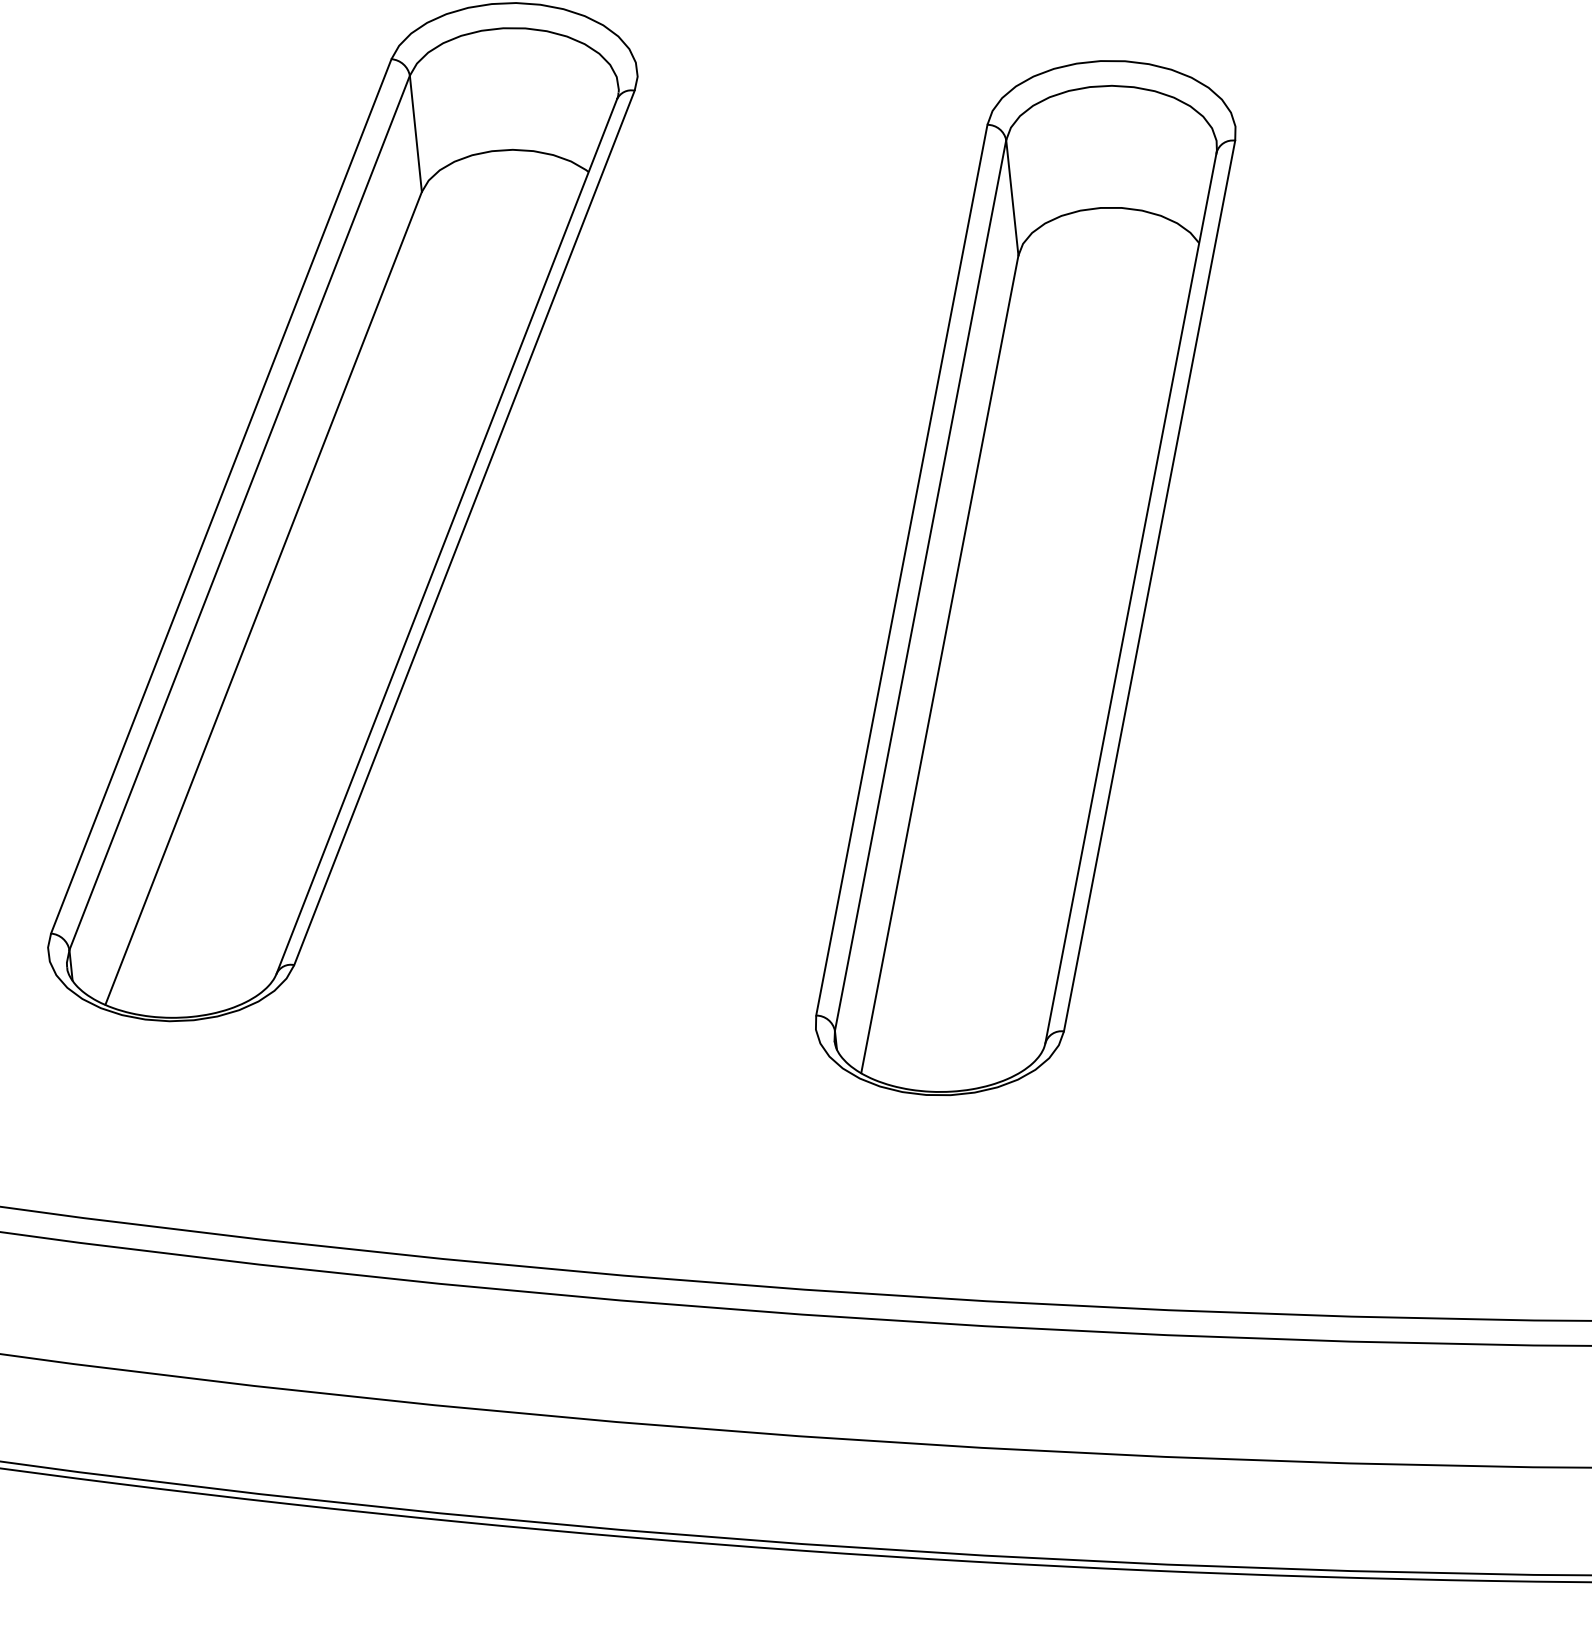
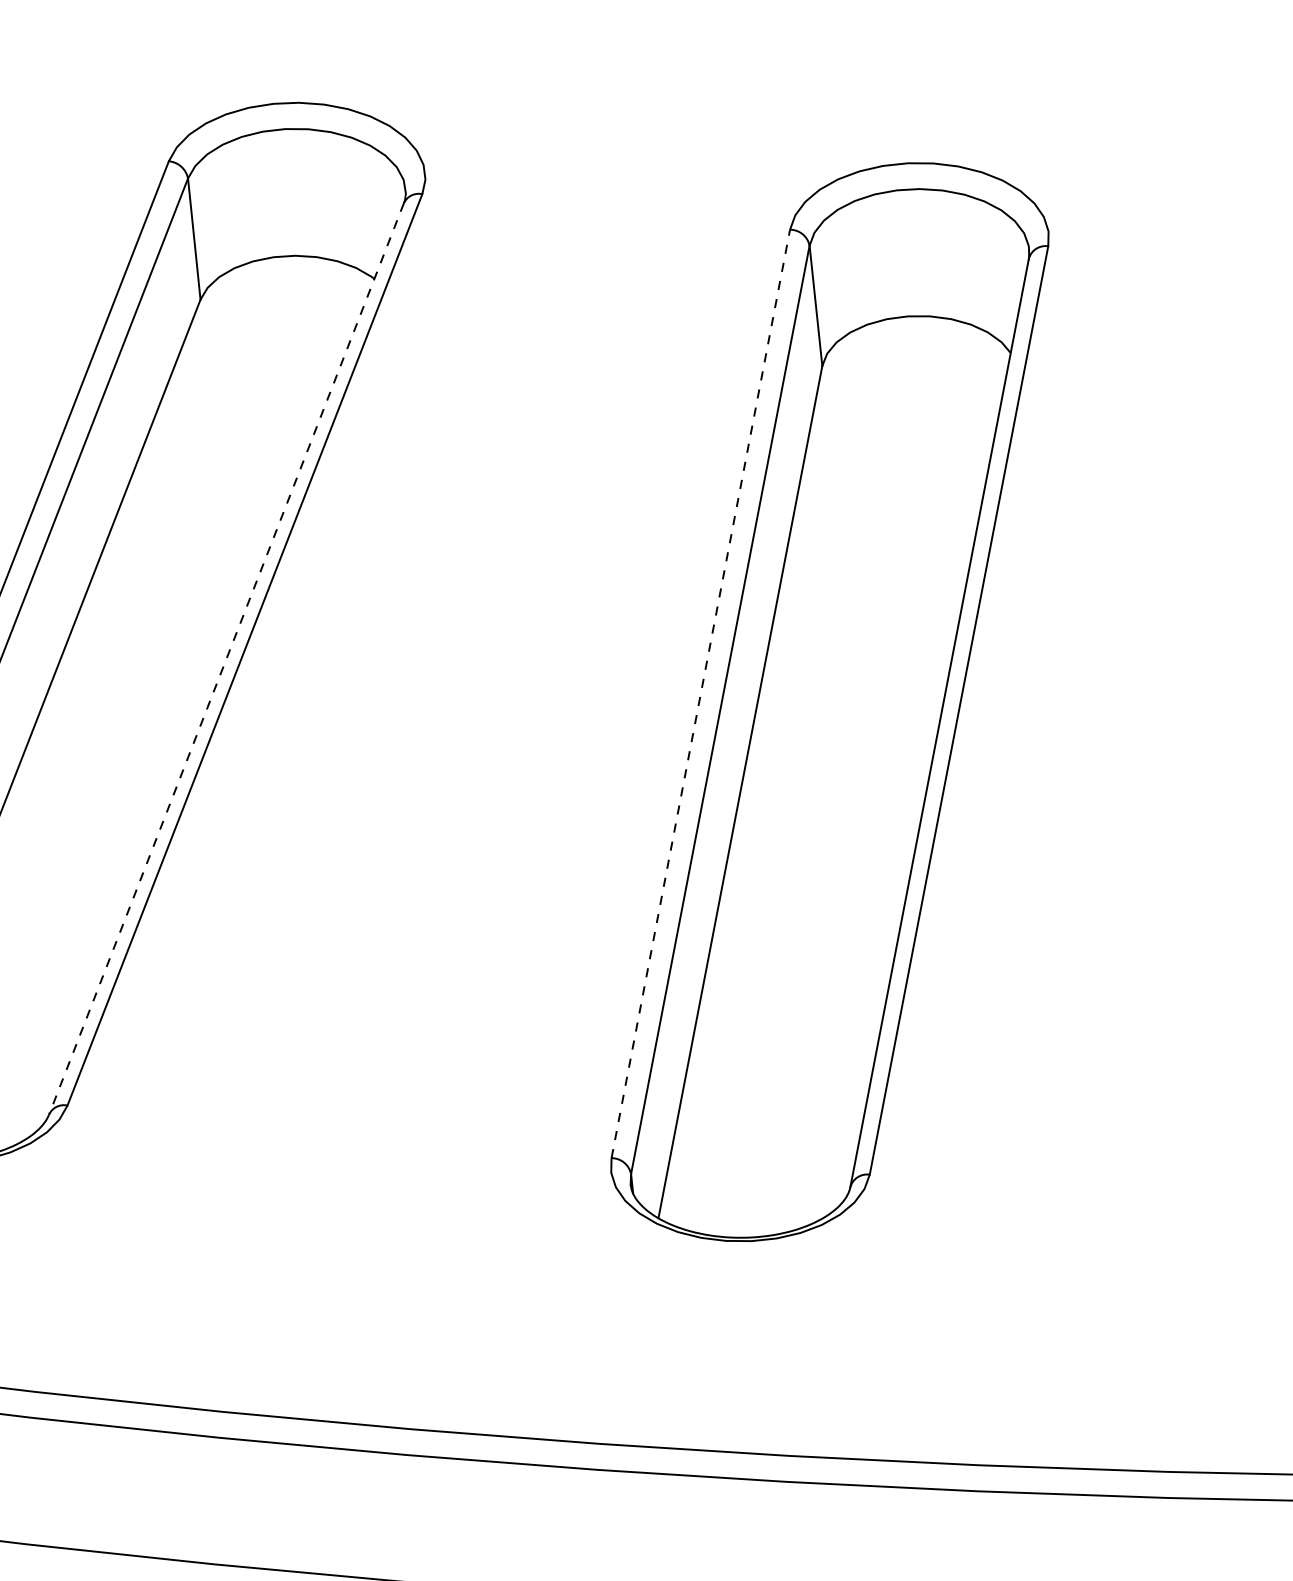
line: (446, 536) -> (226, 658), solid -> dashed
line: (901, 570) -> (700, 694), solid -> dashed

